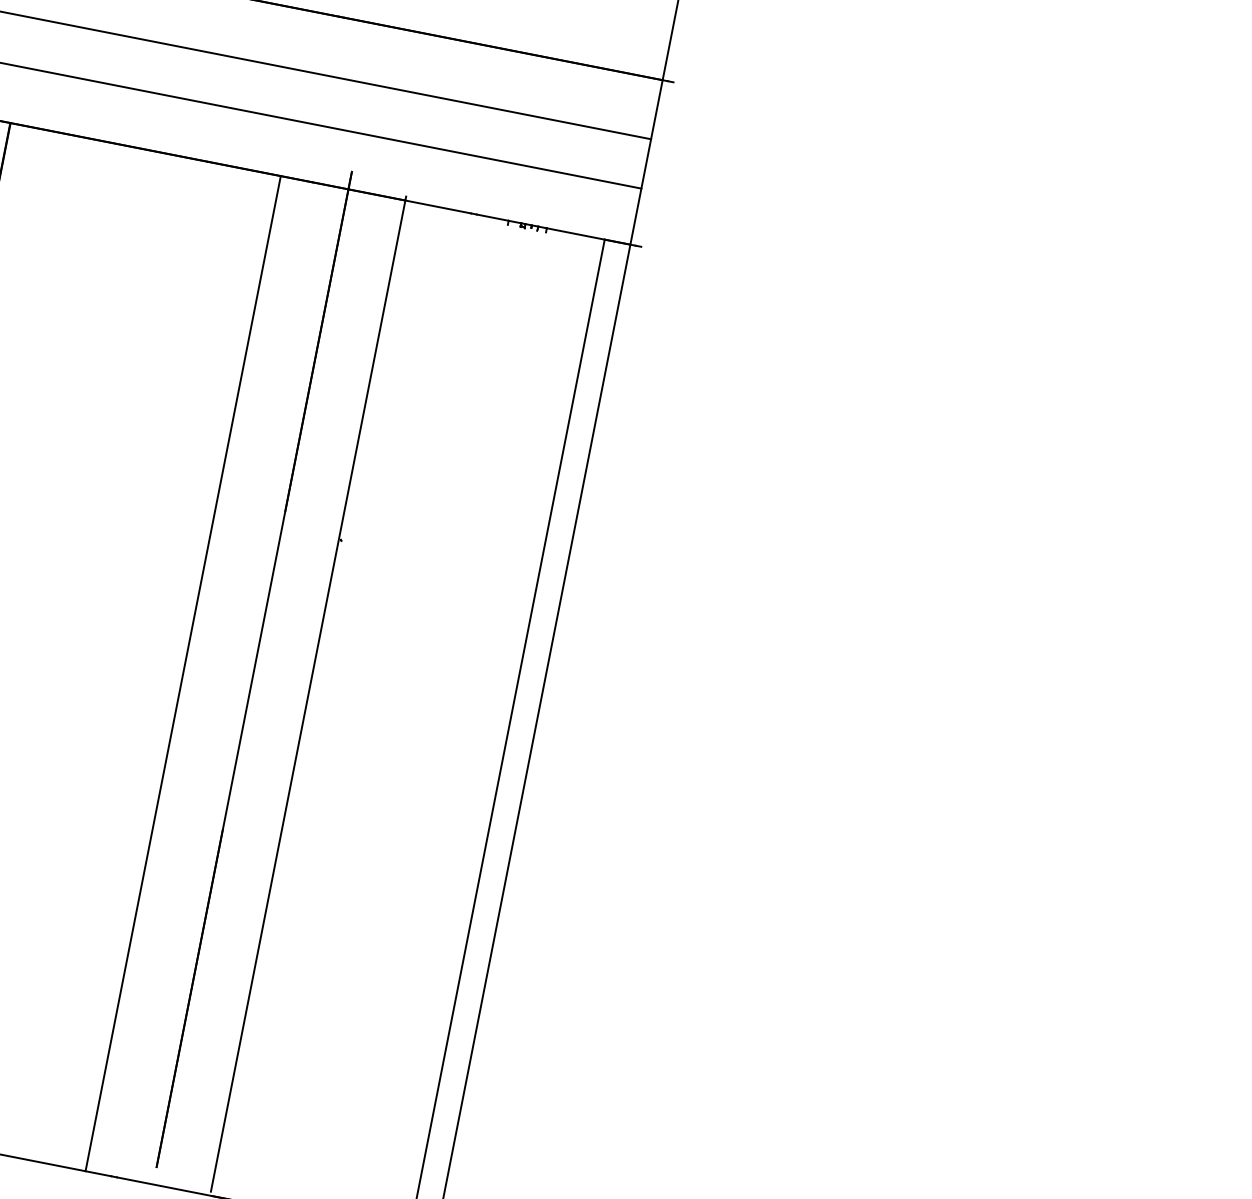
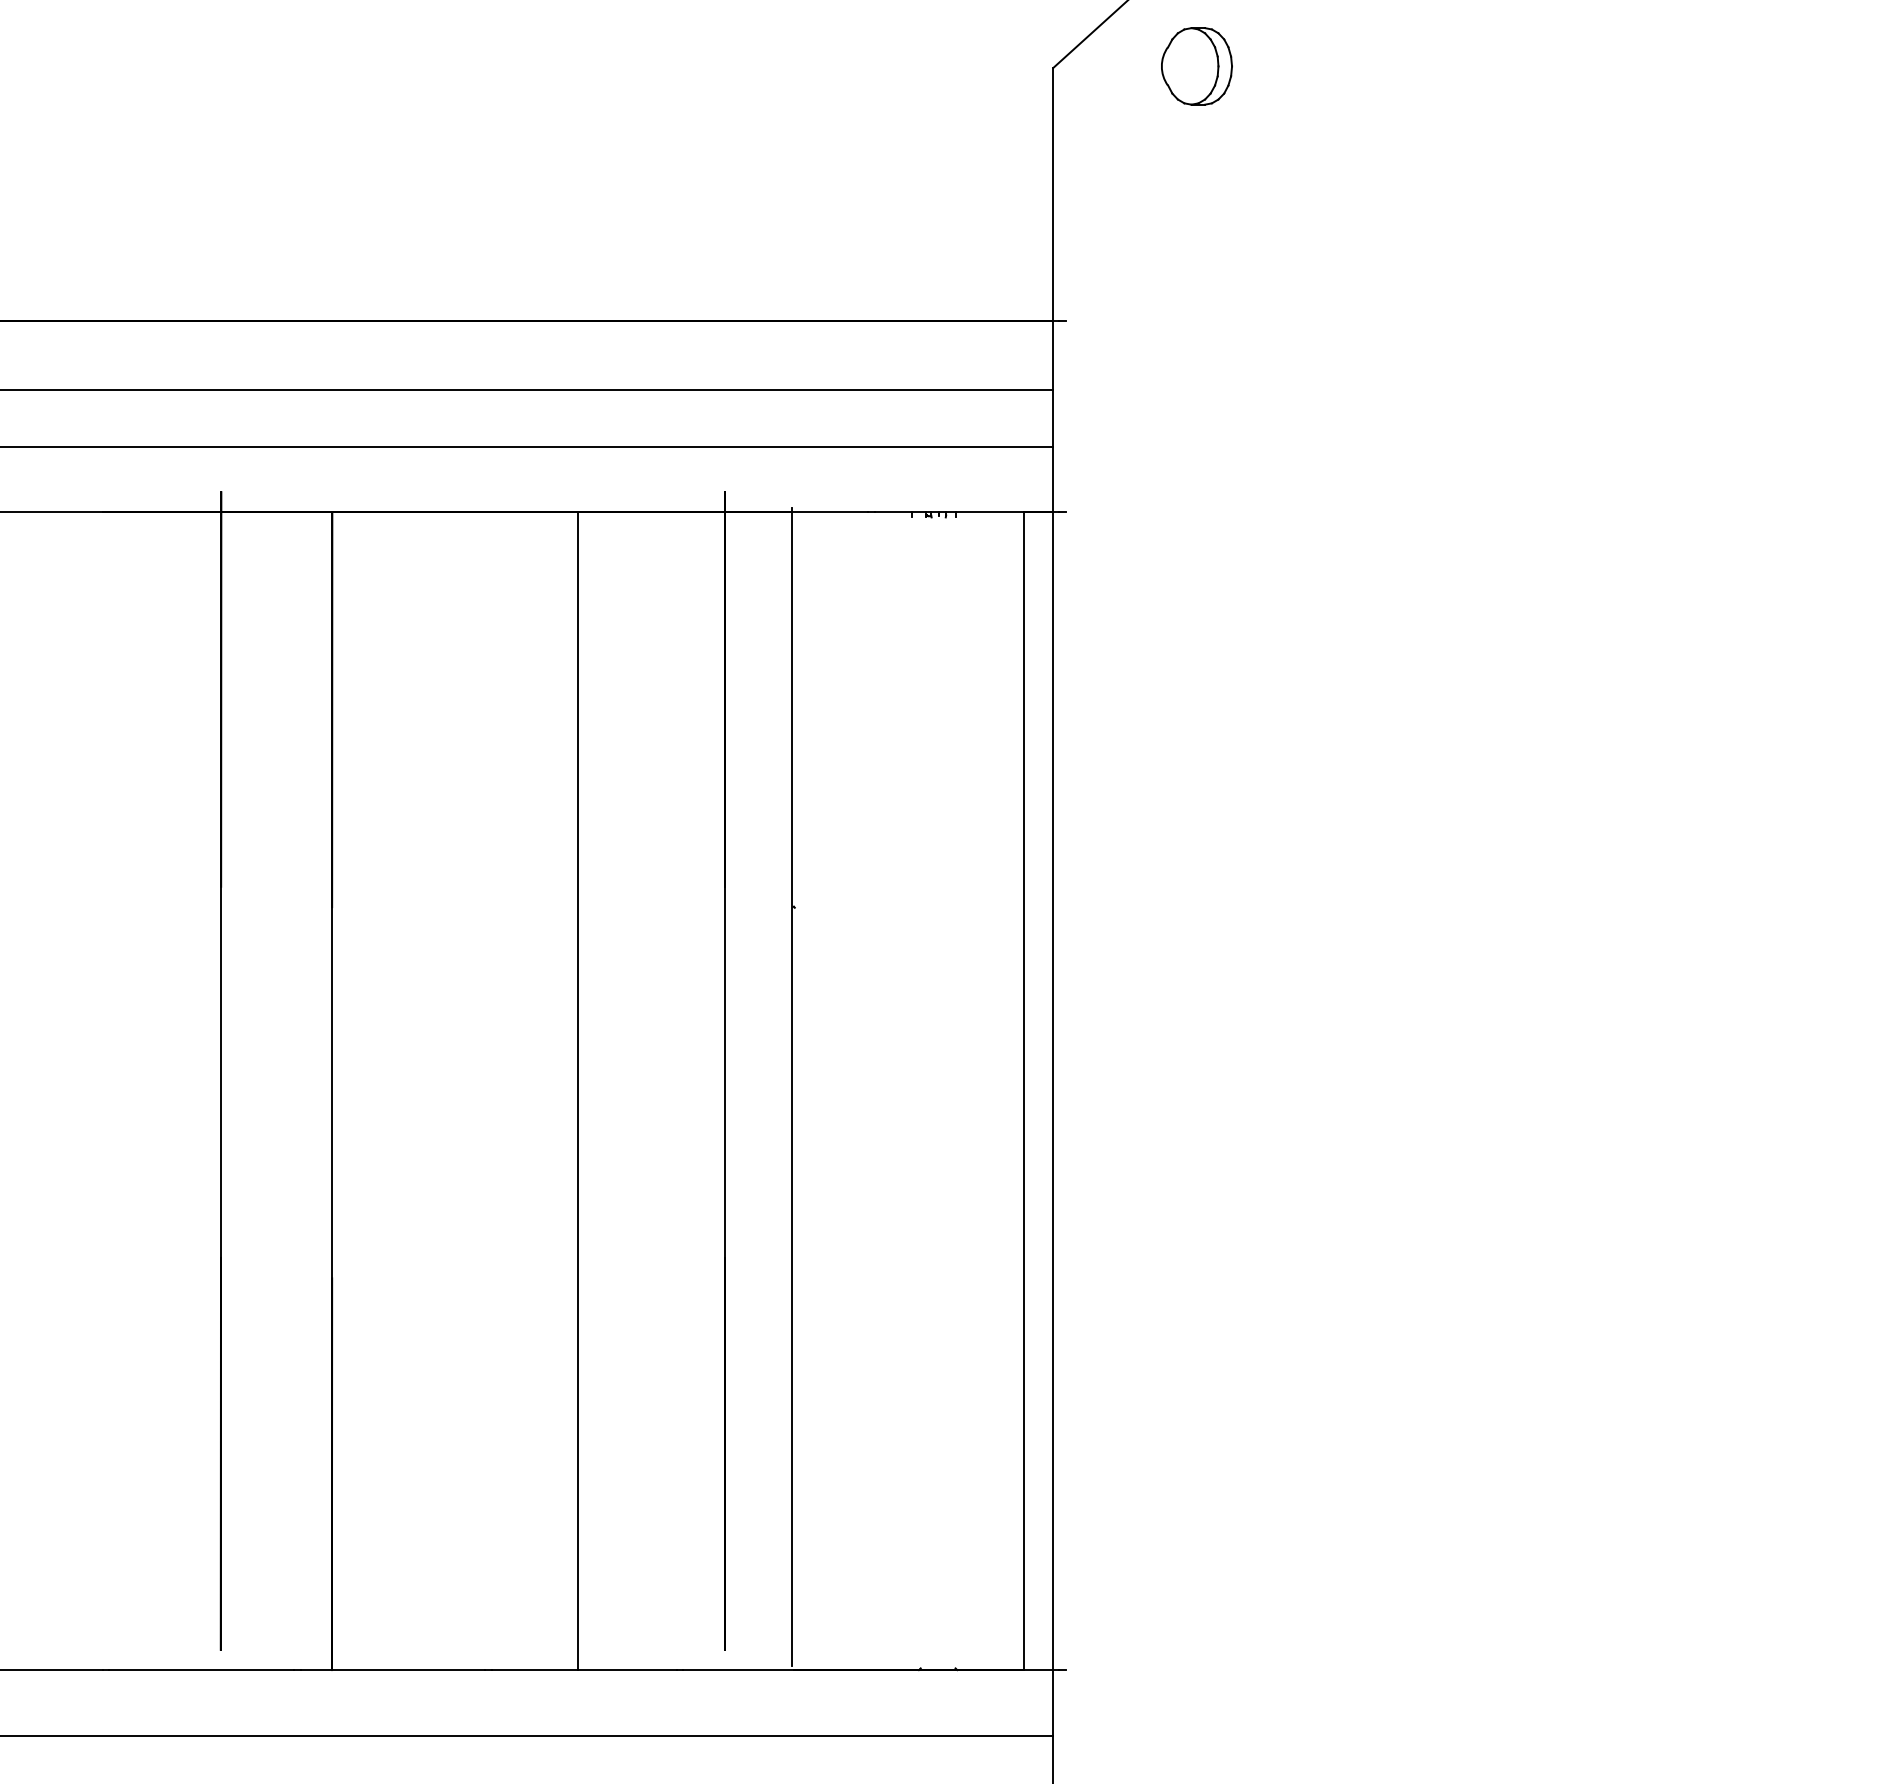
line: (183, 673) -> (577, 1091), moved

